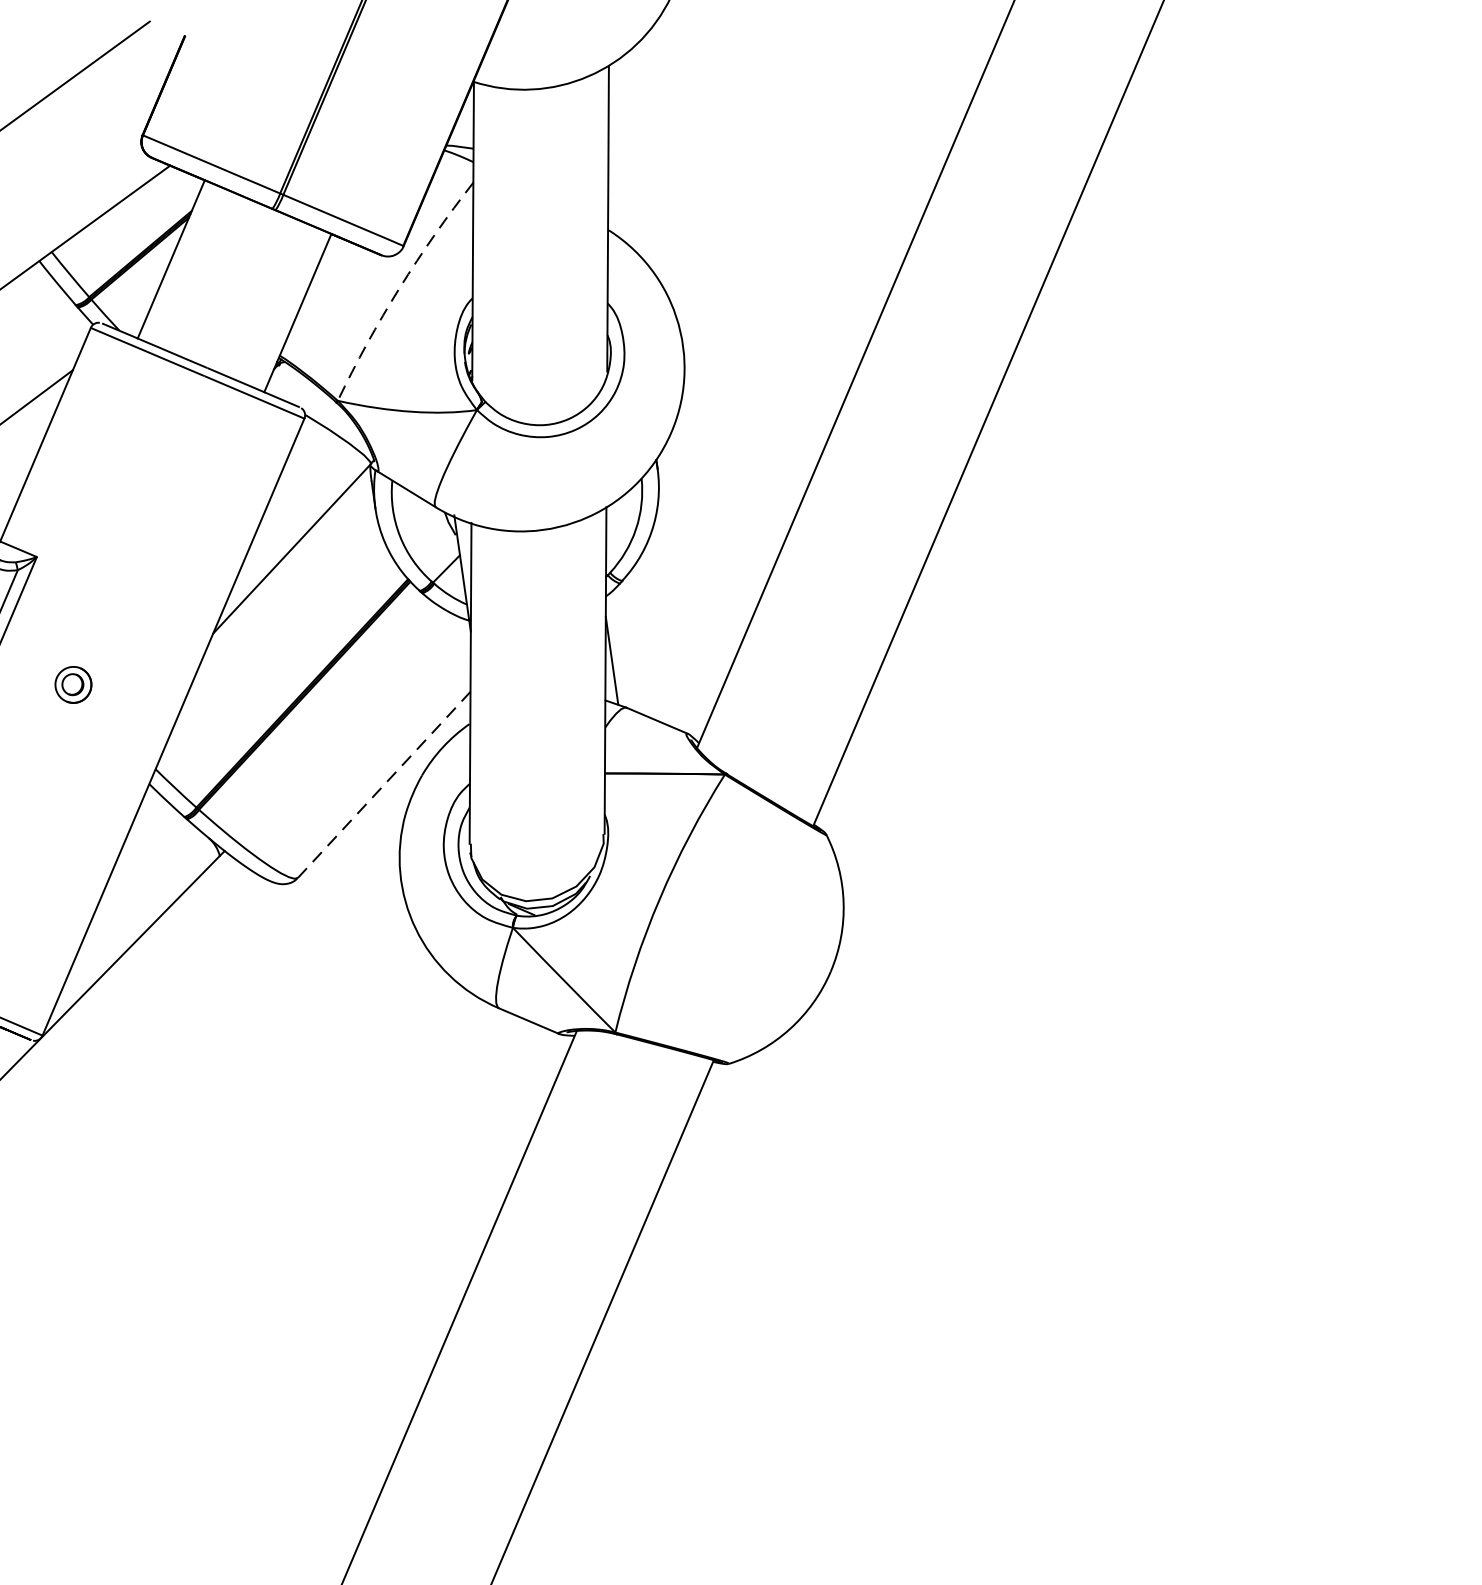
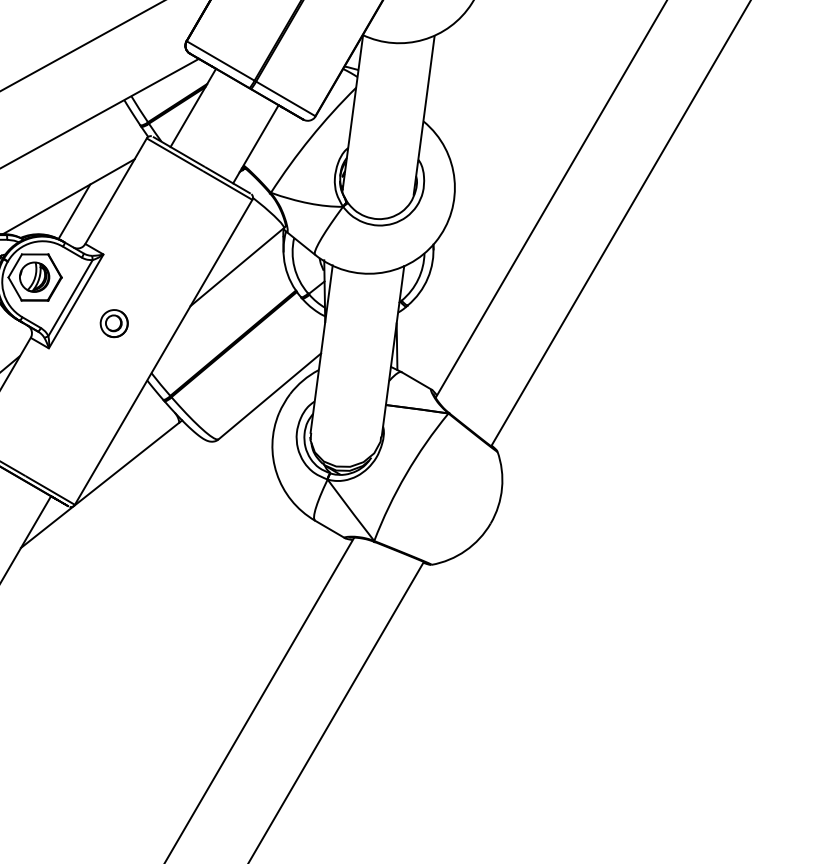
arc: (399, 287) -> (310, 137), dashed -> solid
part: (72, 684) -> (113, 323), size x1.43
line: (383, 785) -> (269, 396), dashed -> solid

